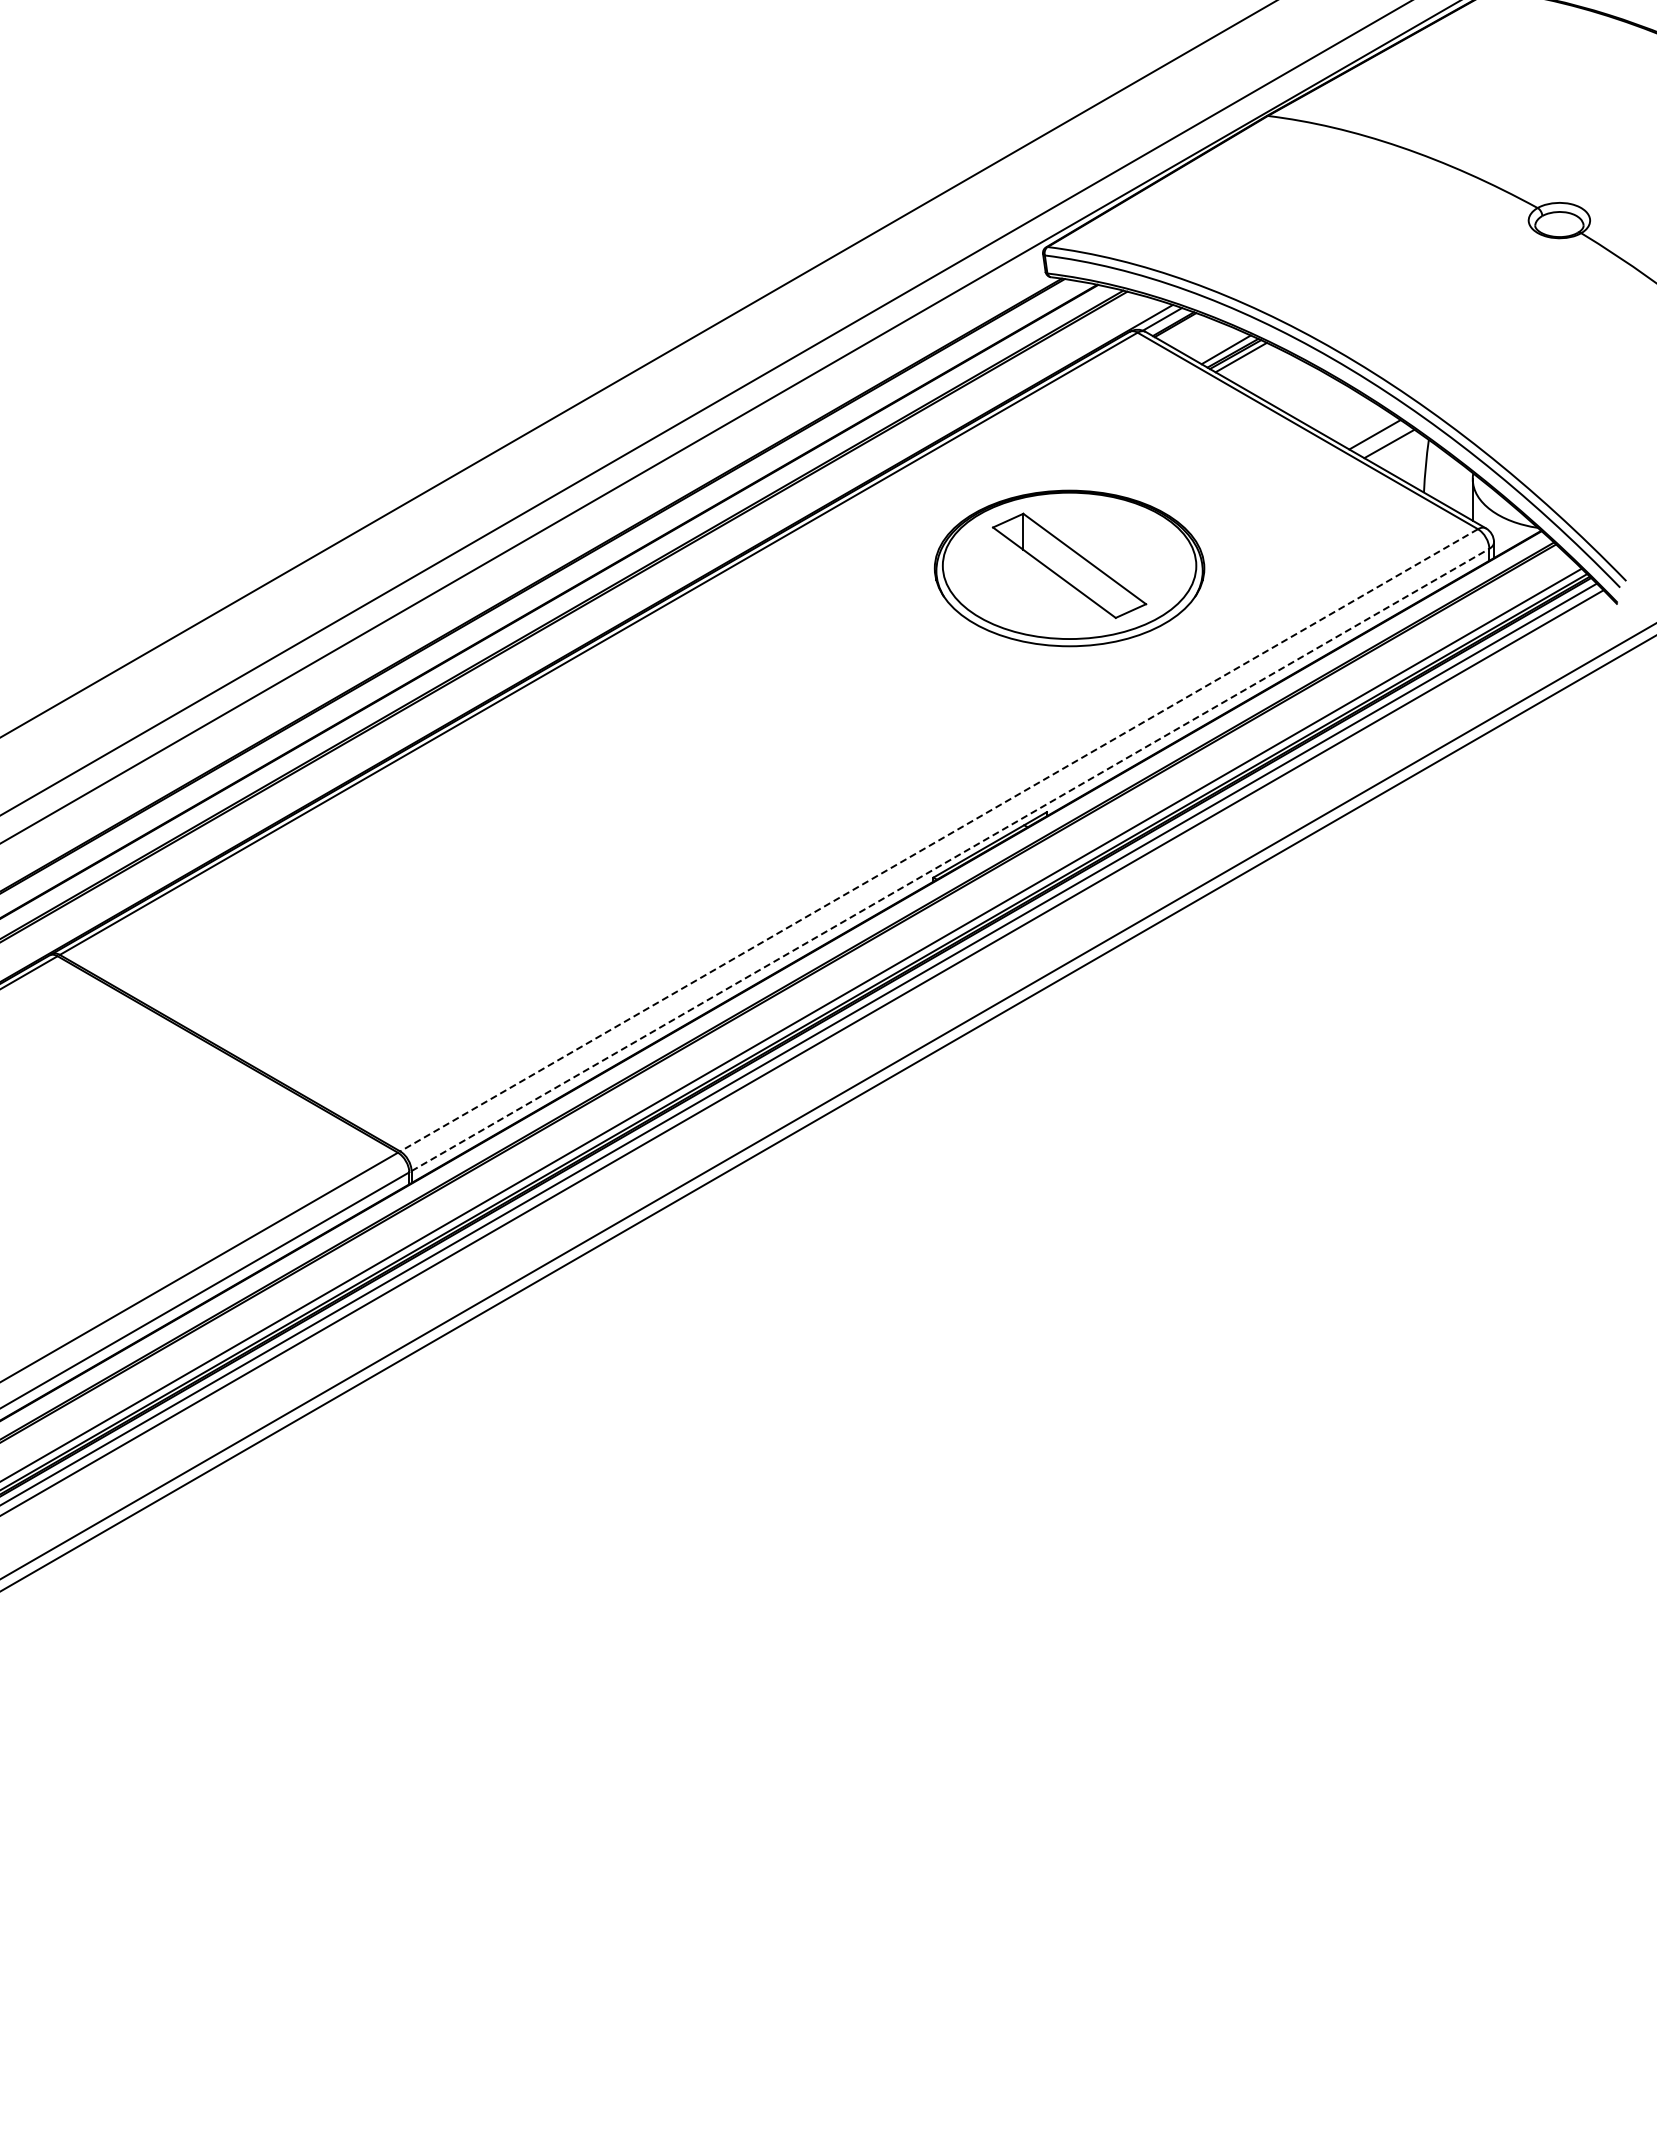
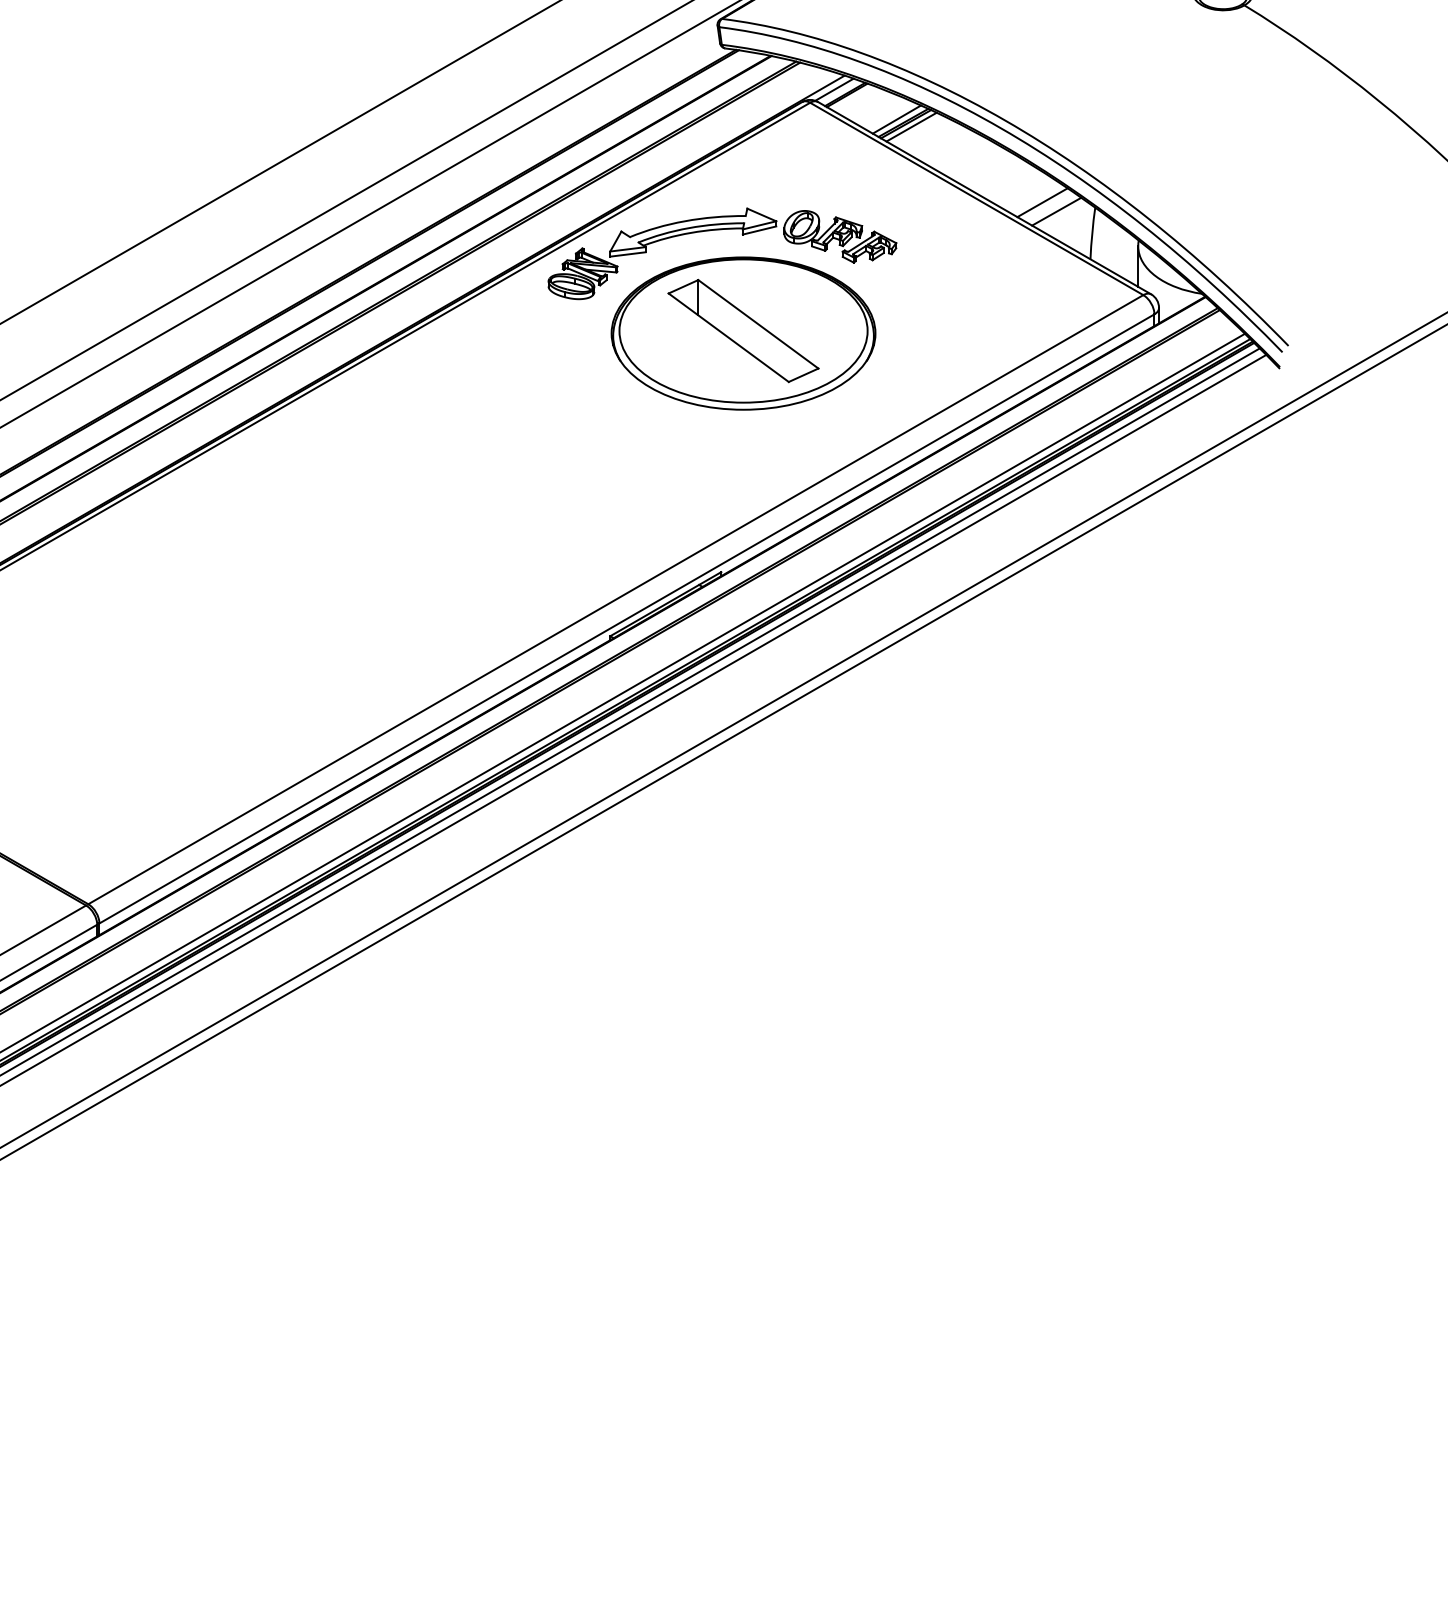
part: (1042, 463) -> (717, 230), added
line: (938, 840) -> (615, 599), dashed -> solid
line: (950, 859) -> (626, 618), dashed -> solid

